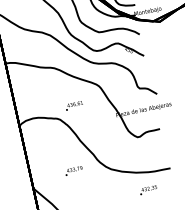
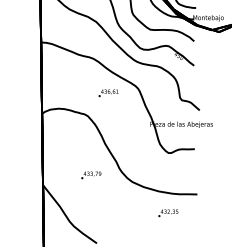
text: (74, 106) -> (108, 93), moved

